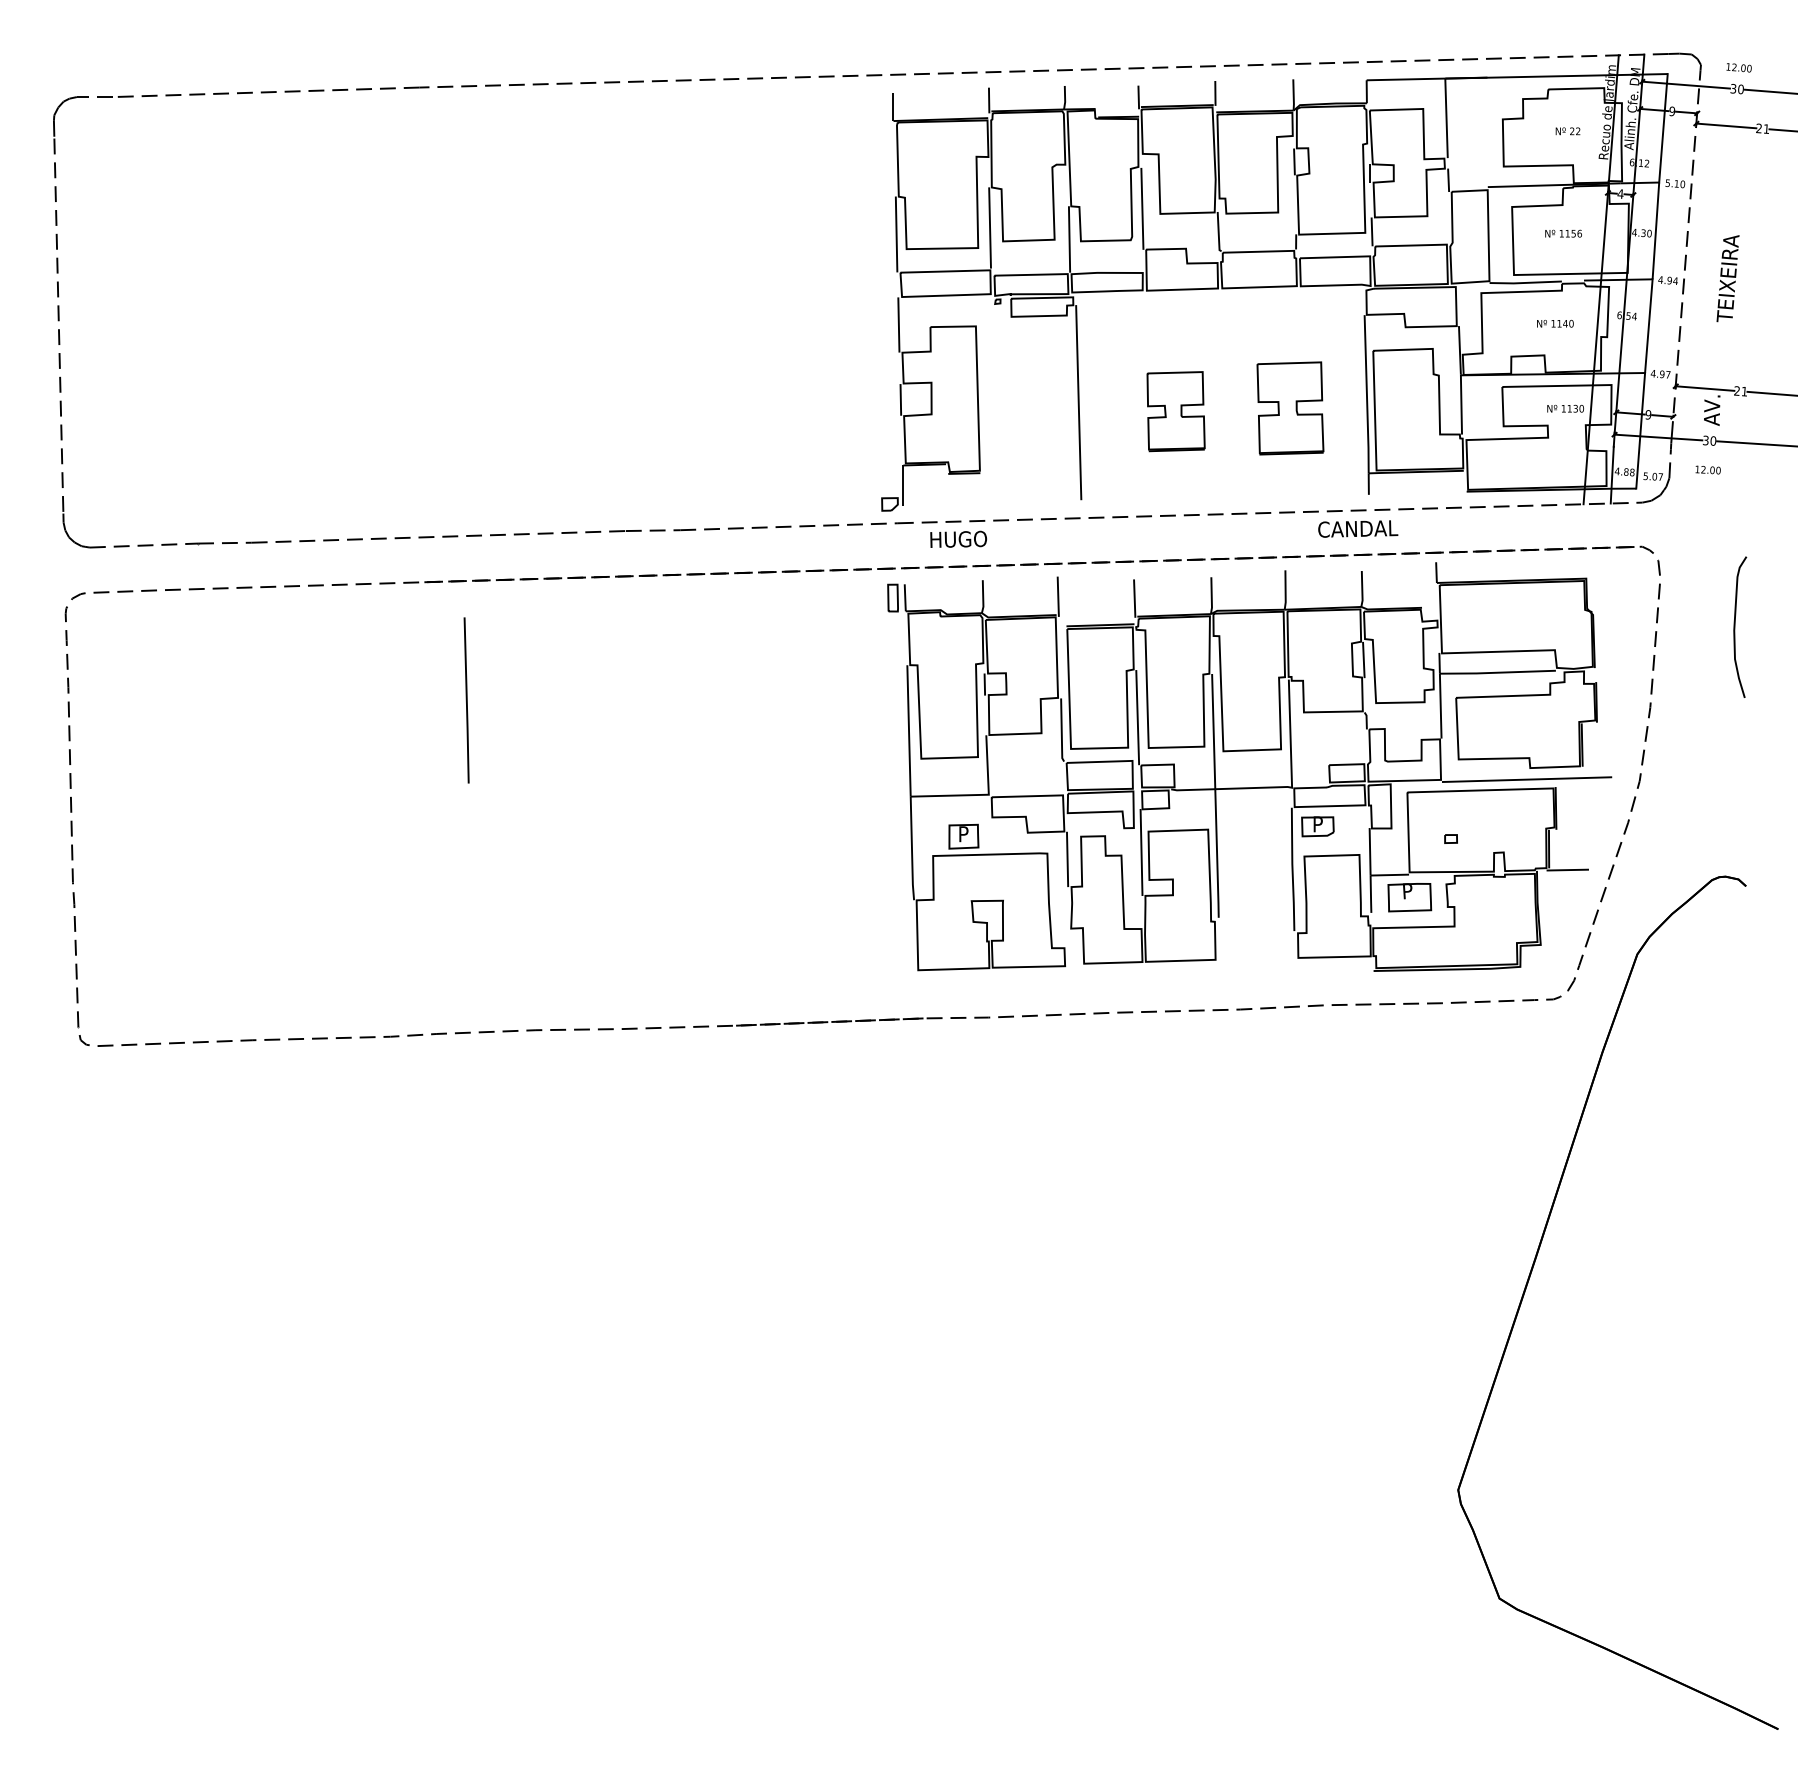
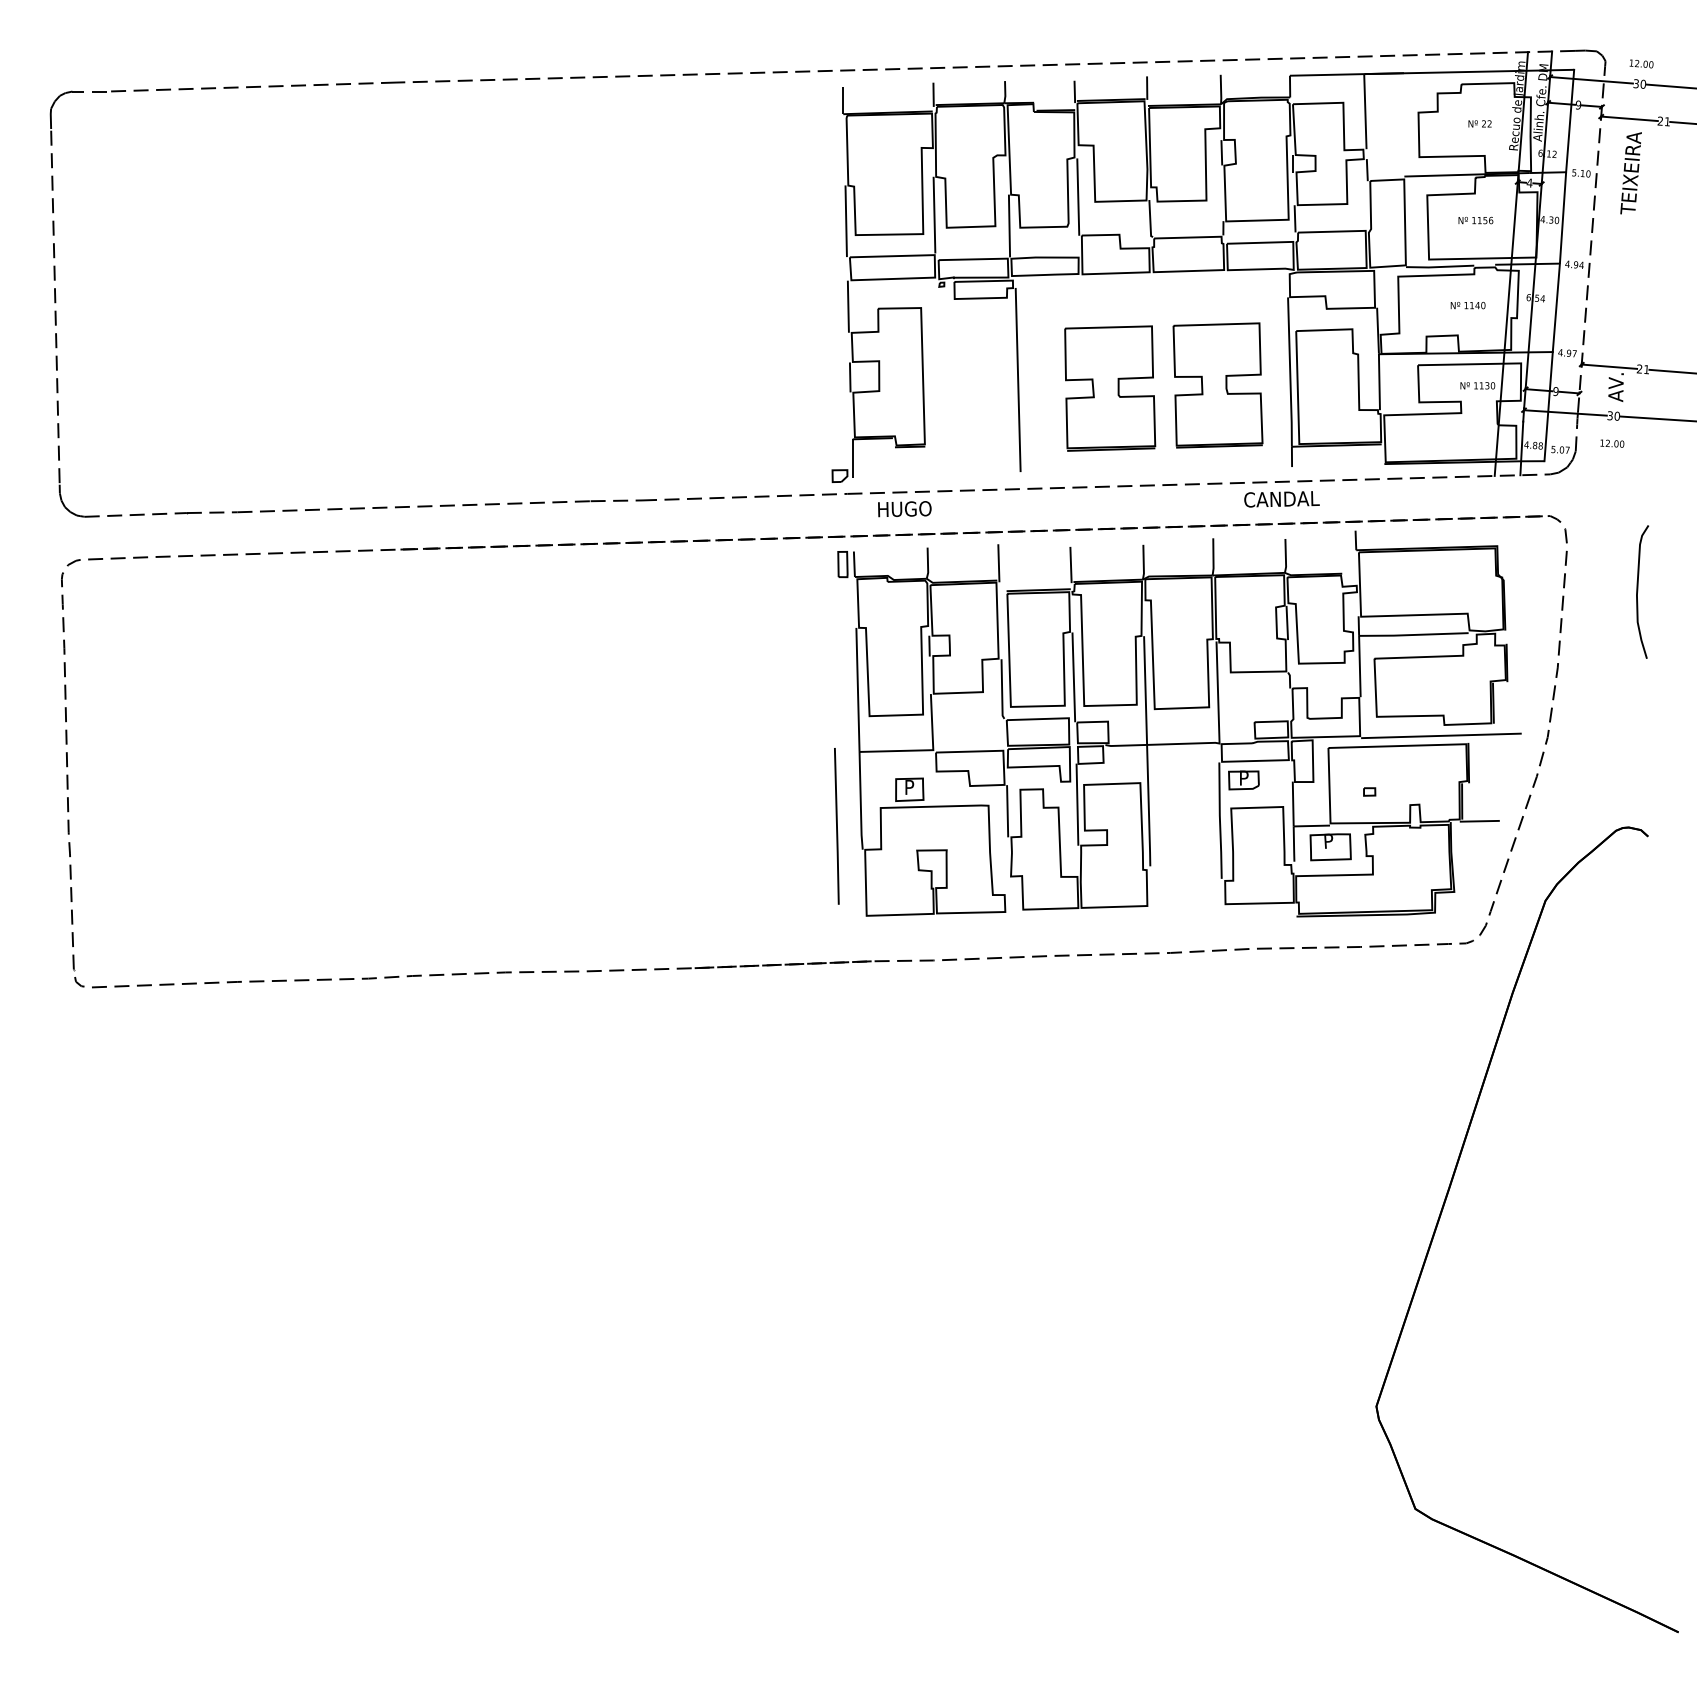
text: (1727, 278) -> (1630, 173), moved
part: (1290, 408) -> (1218, 385), size x1.43
part: (1175, 411) -> (1109, 388), size x1.67
line: (466, 700) -> (836, 826), moved

